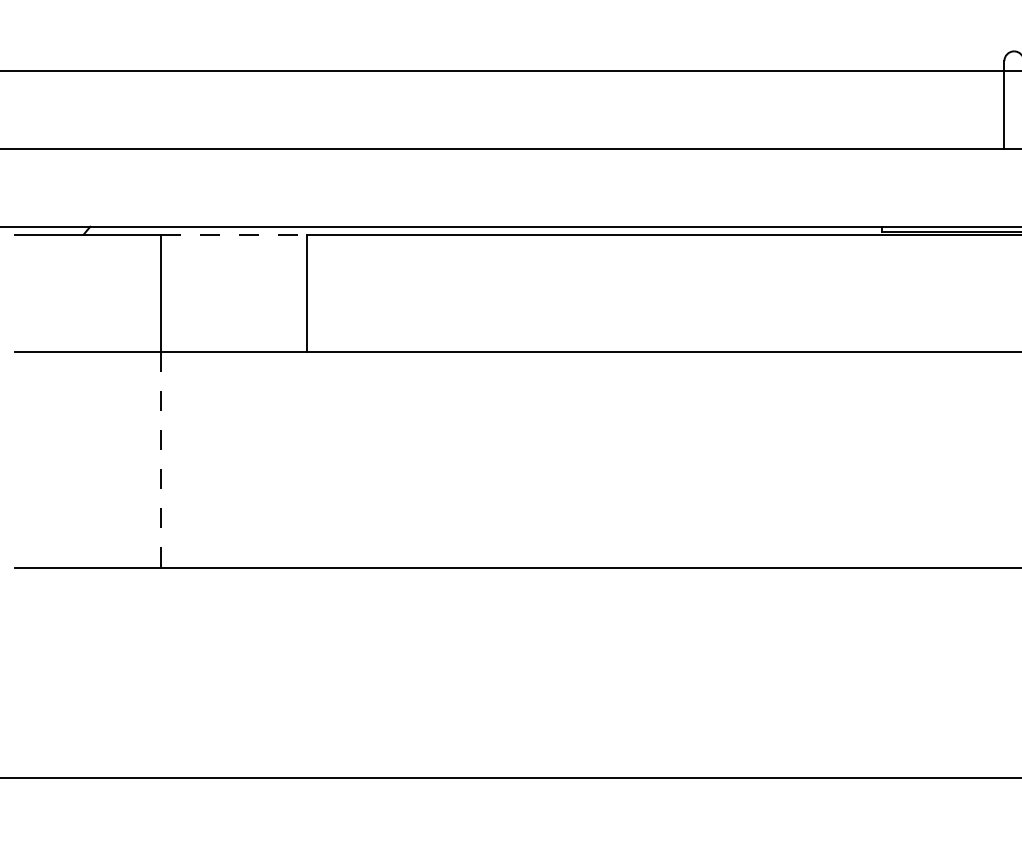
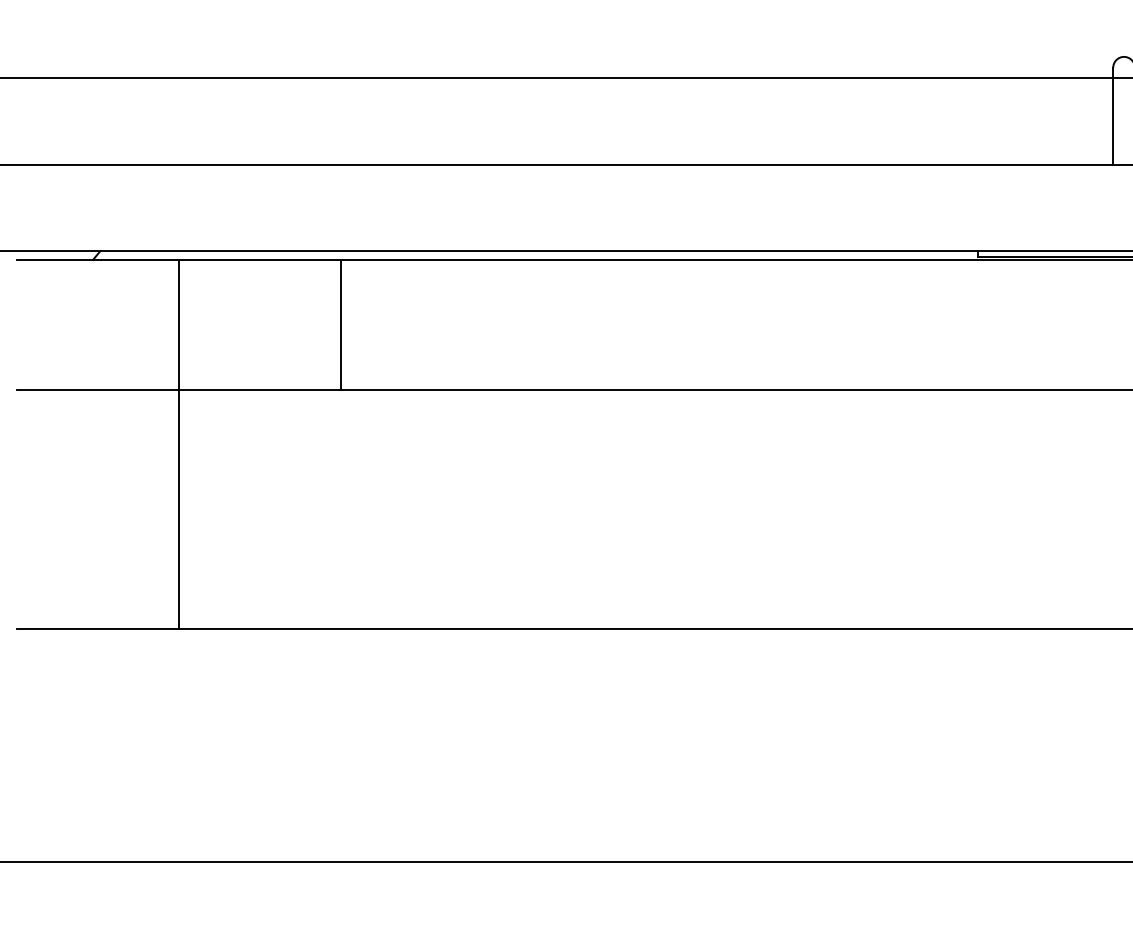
line: (233, 234) -> (259, 259), dashed -> solid
line: (160, 460) -> (178, 510), dashed -> solid

